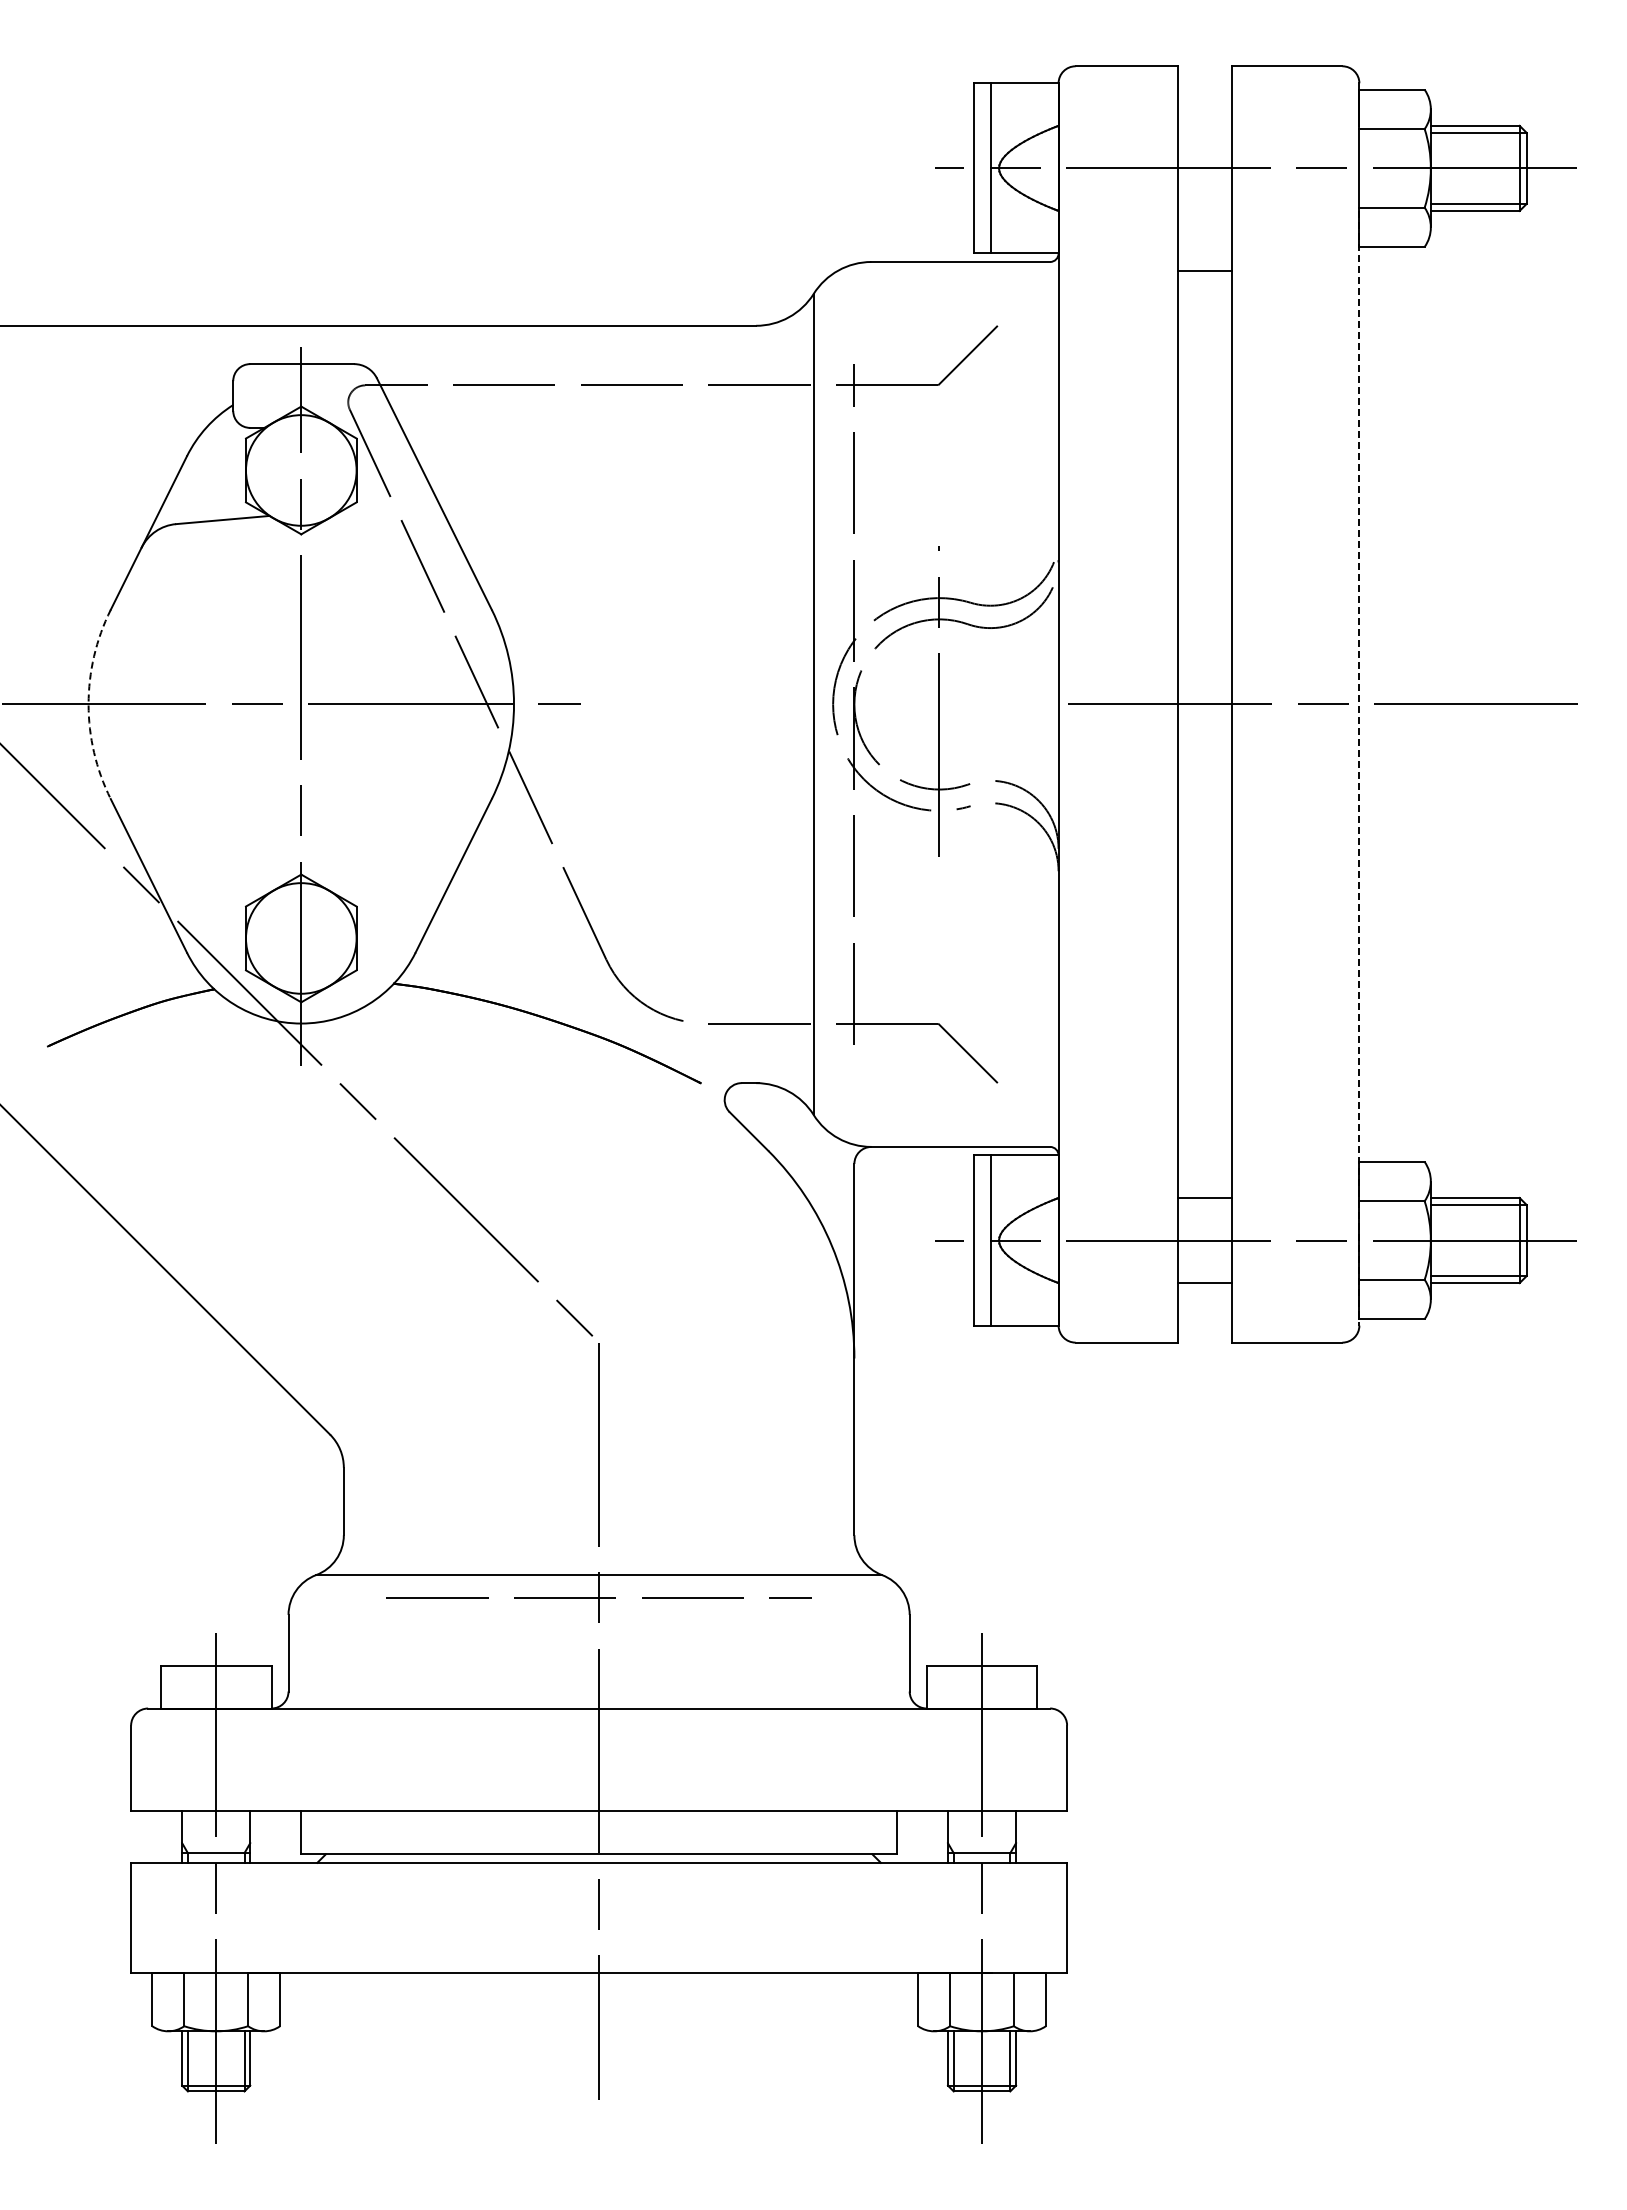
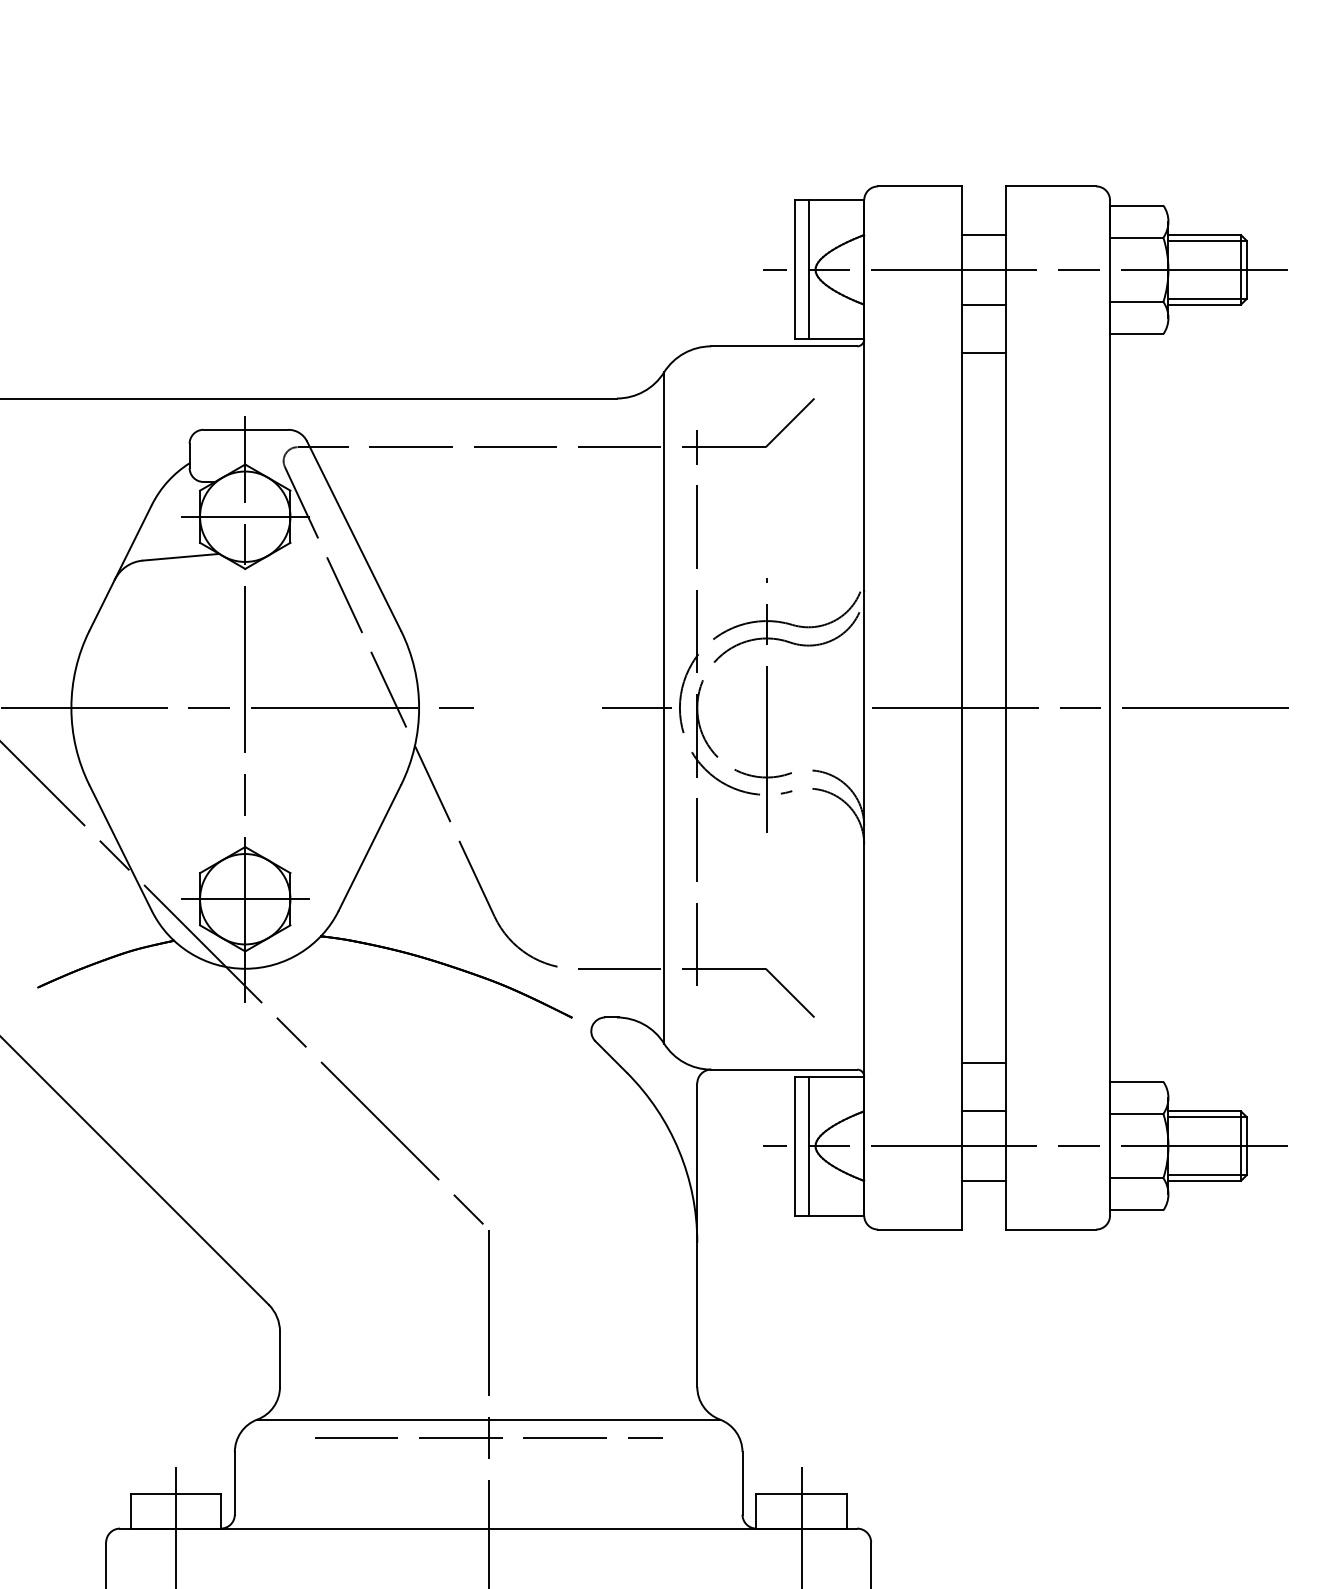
line: (1204, 125) -> (983, 234), added
line: (1204, 210) -> (983, 304), added
line: (301, 470) -> (245, 516), added
arc: (88, 704) -> (71, 708), dashed -> solid
line: (780, 704) -> (636, 708), added
line: (1359, 768) -> (1110, 760), dashed -> solid
line: (301, 938) -> (245, 899), added
line: (1204, 1138) -> (983, 1062), added

